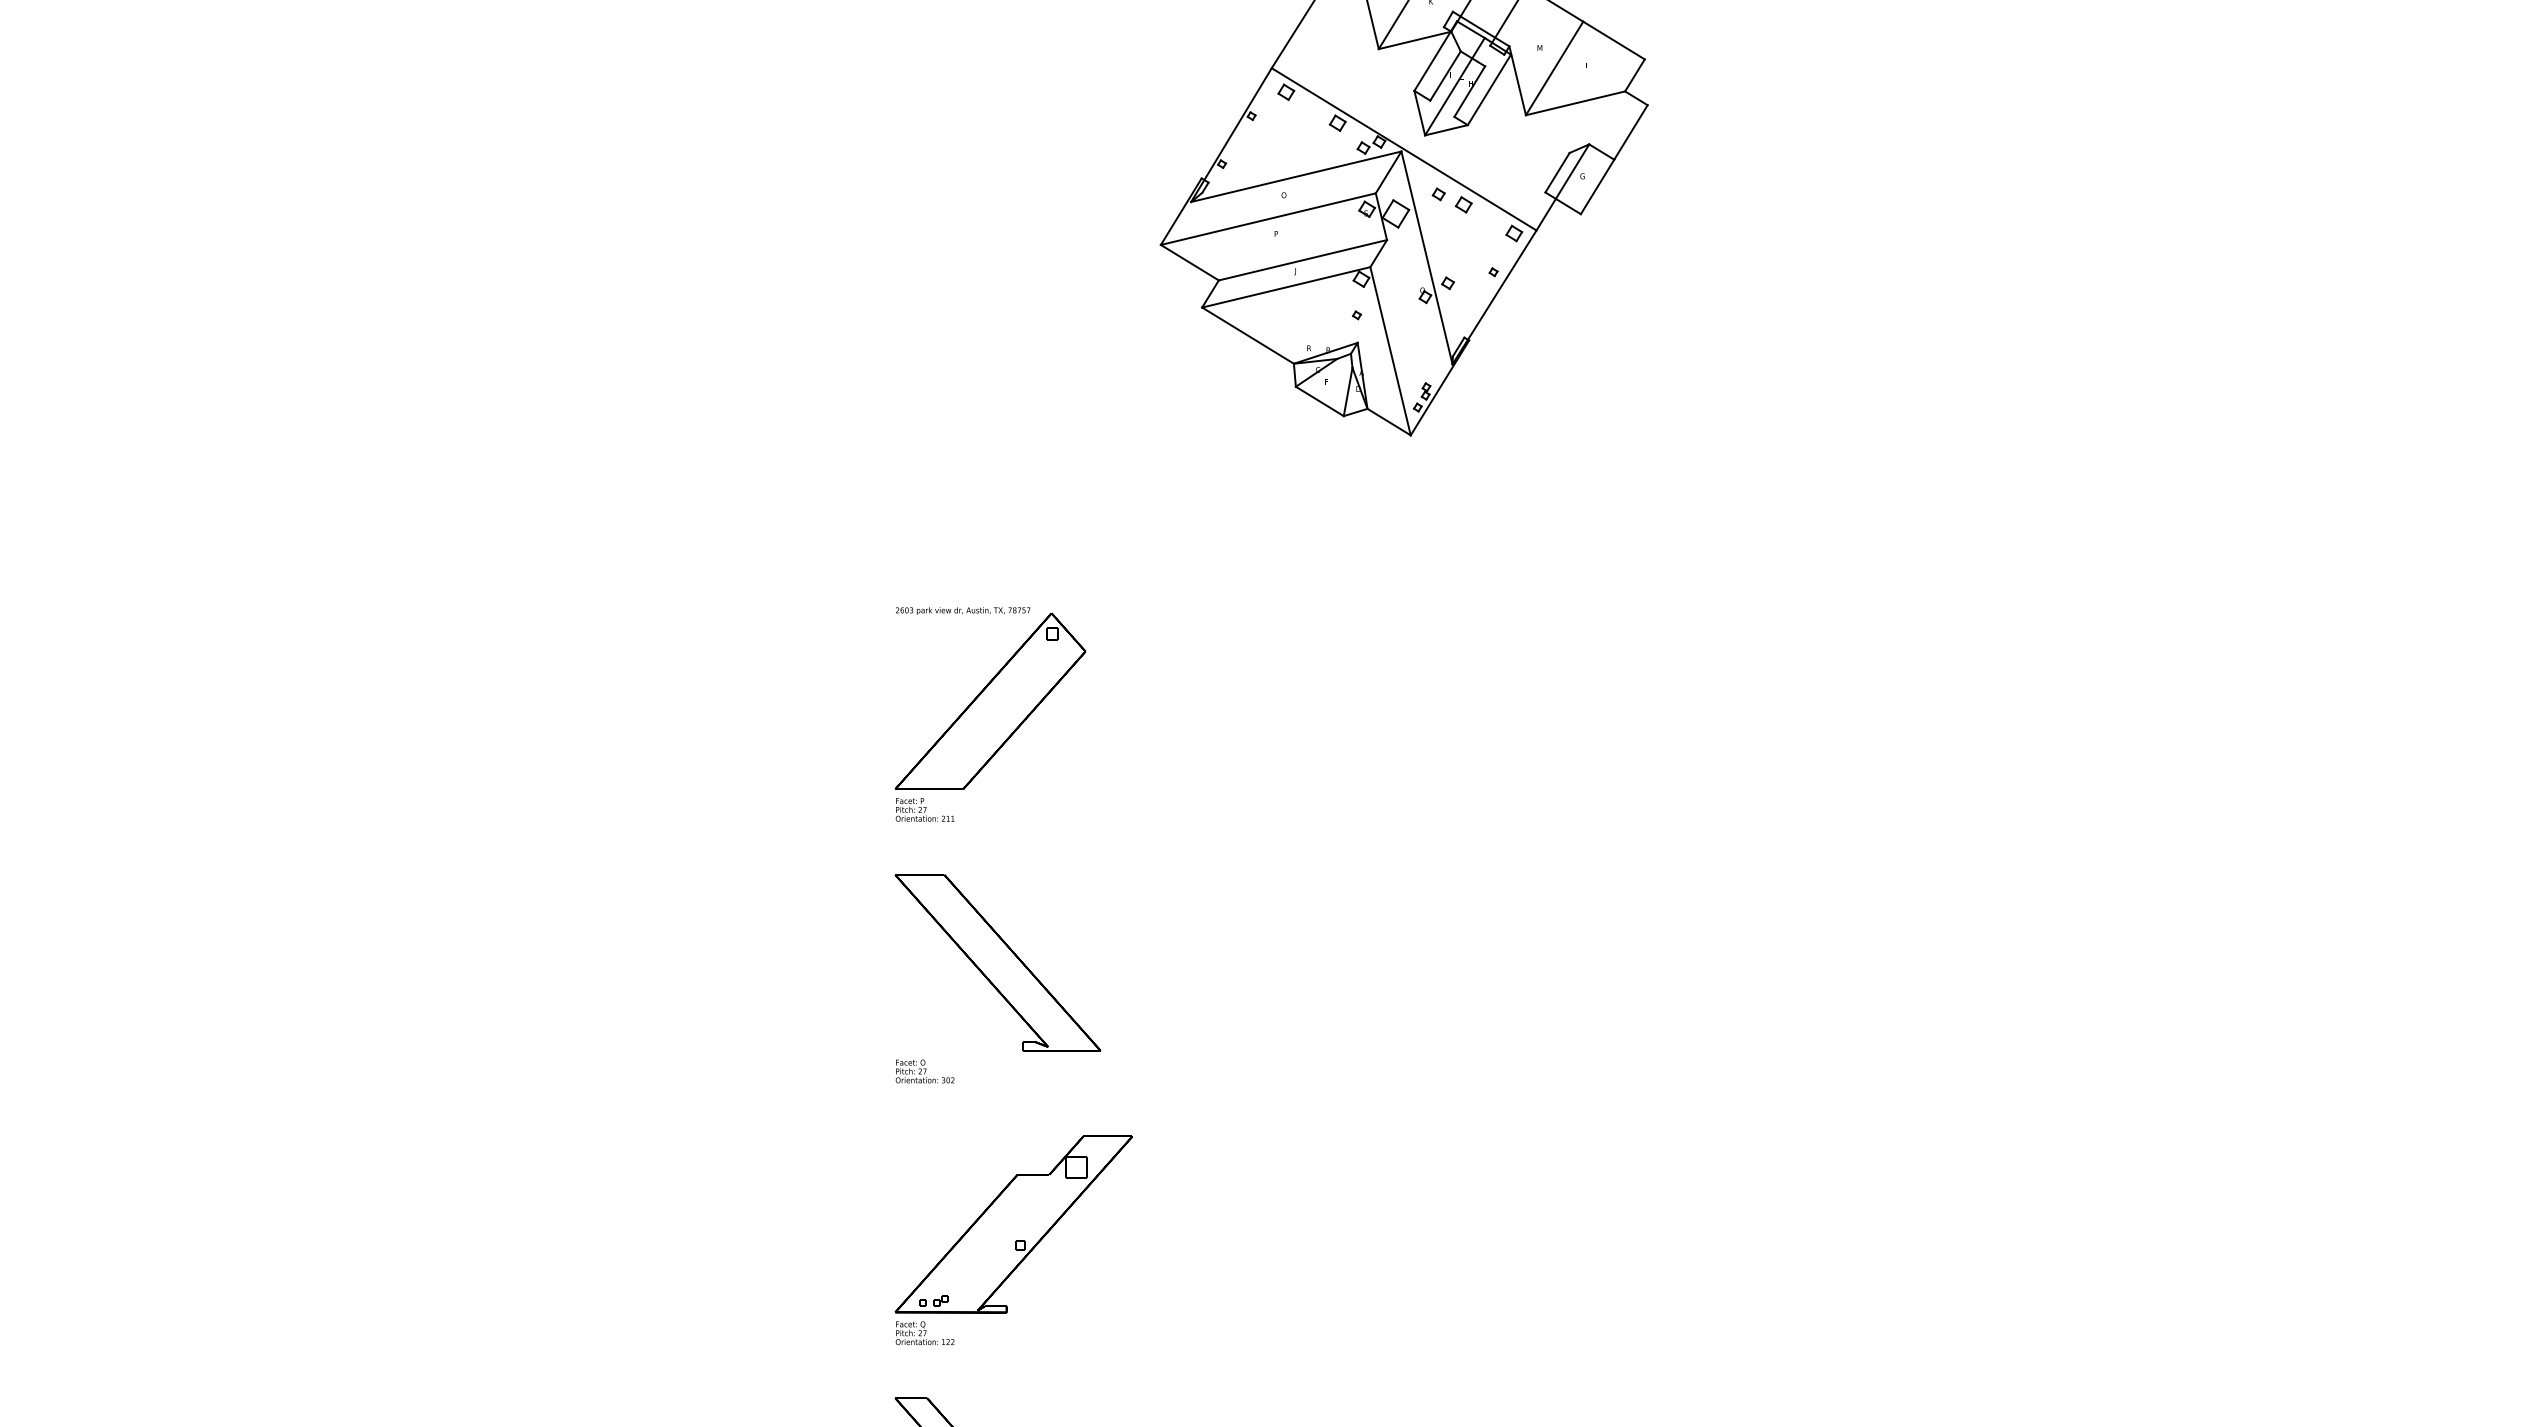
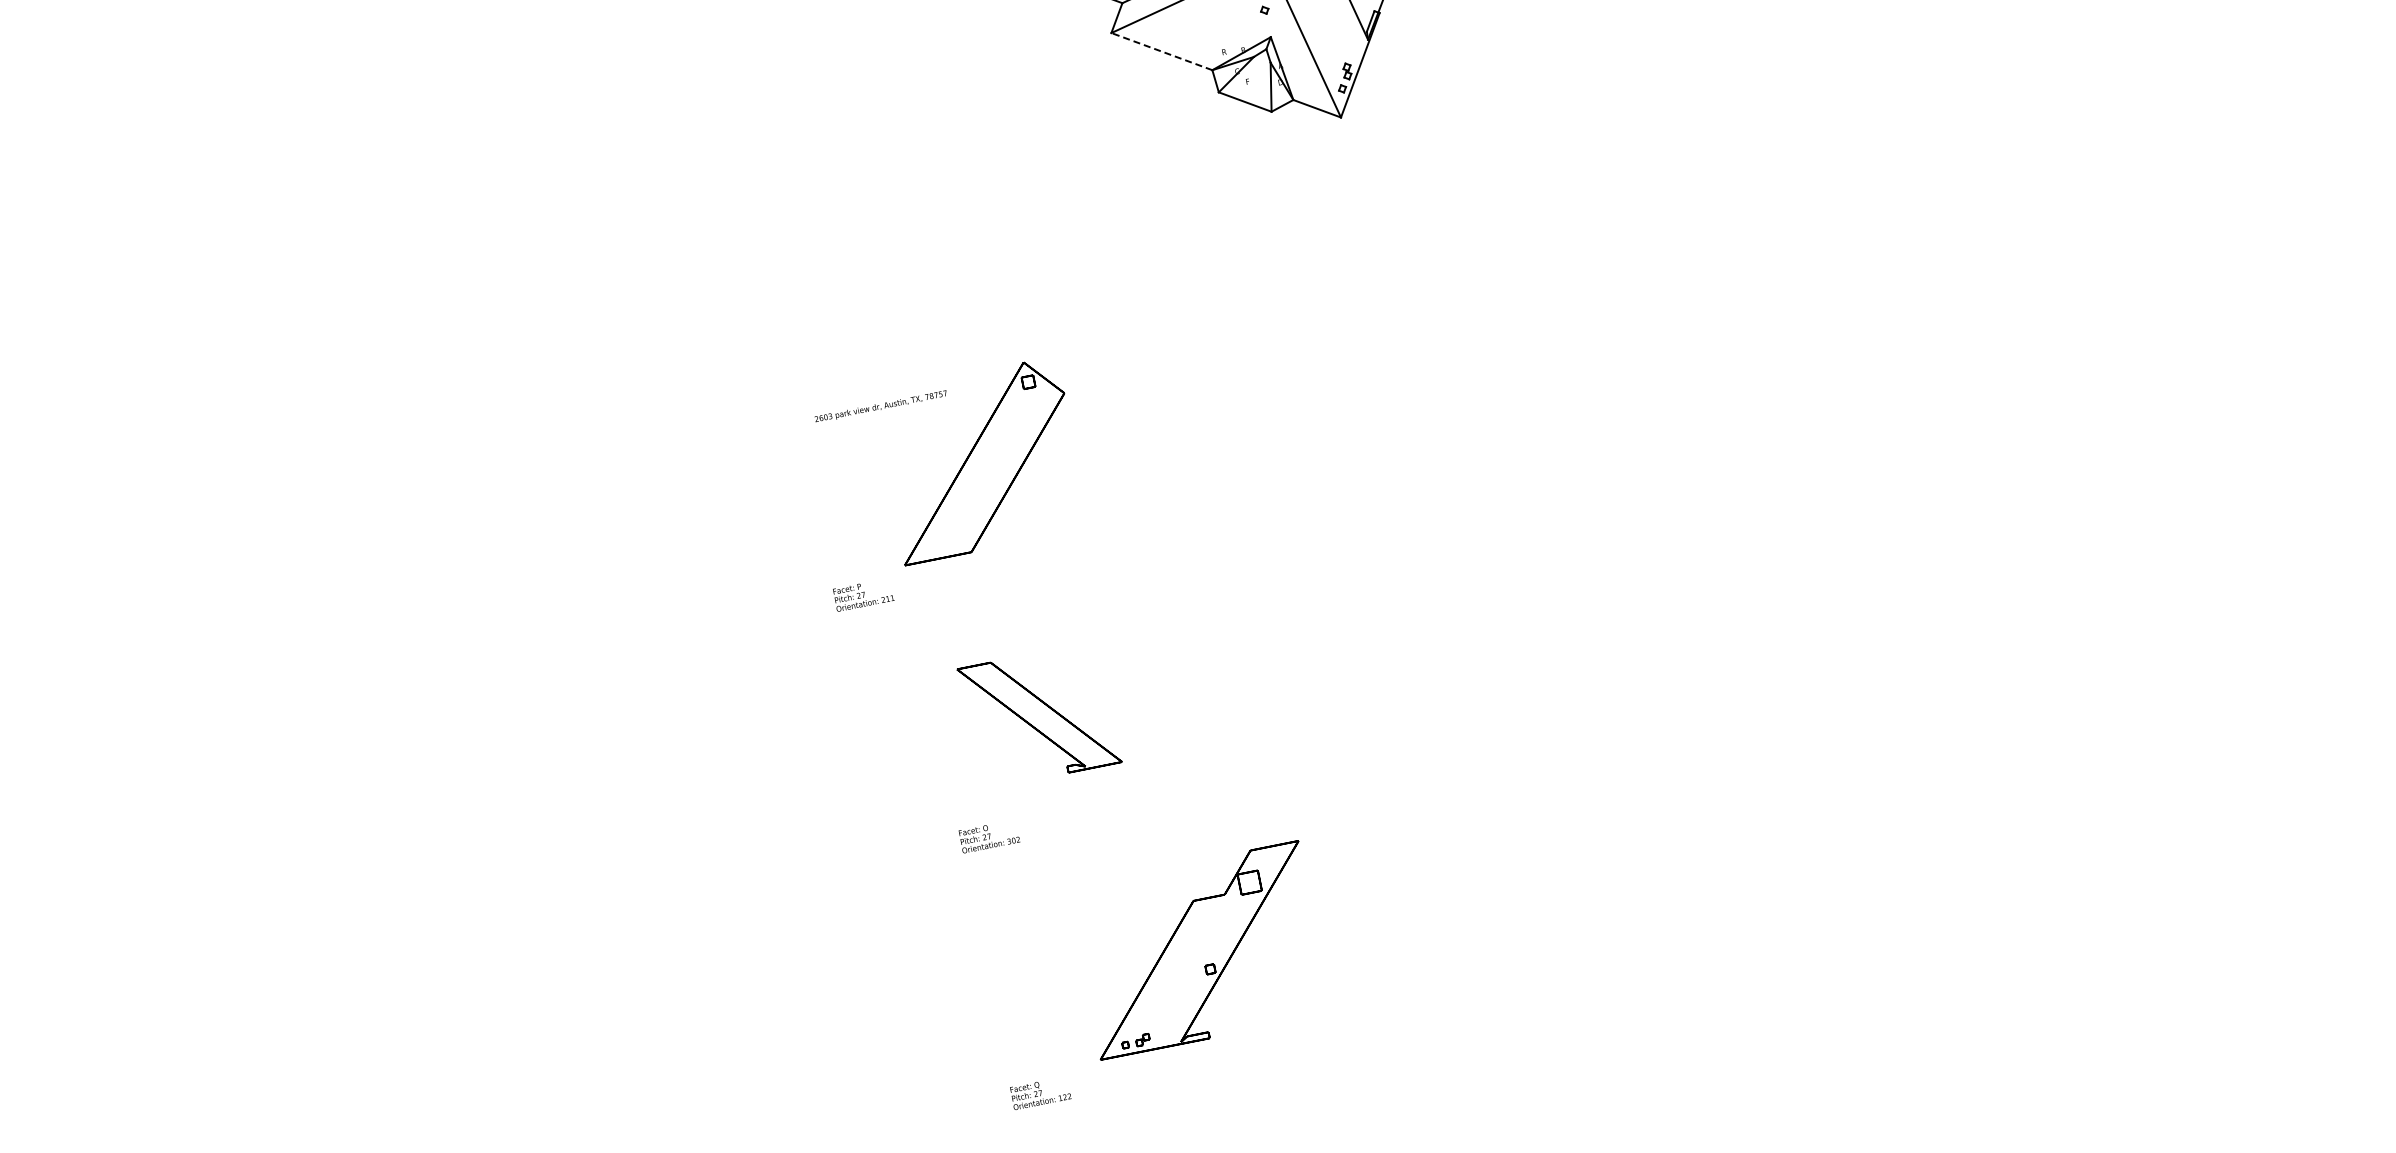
line: (1248, 335) -> (1162, 51), solid -> dashed
text: (963, 610) -> (881, 406), moved
text: (924, 809) -> (862, 594), moved
part: (997, 962) -> (1039, 715), size x0.7
part: (1013, 1224) -> (1199, 950), moved

